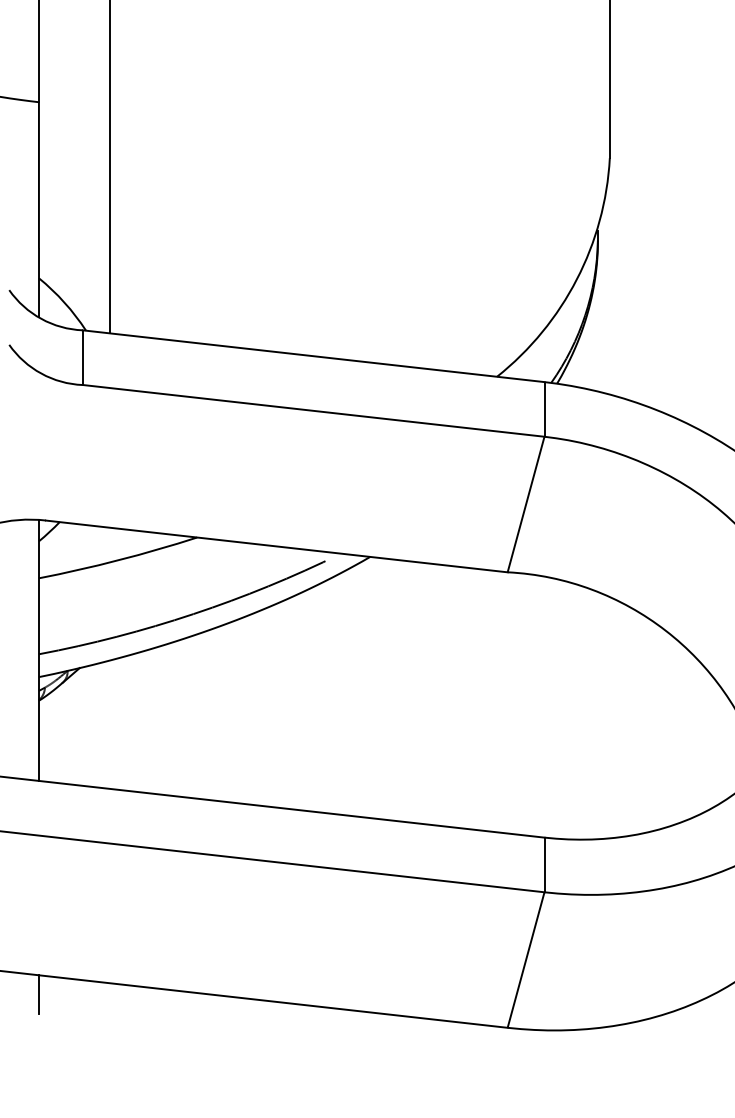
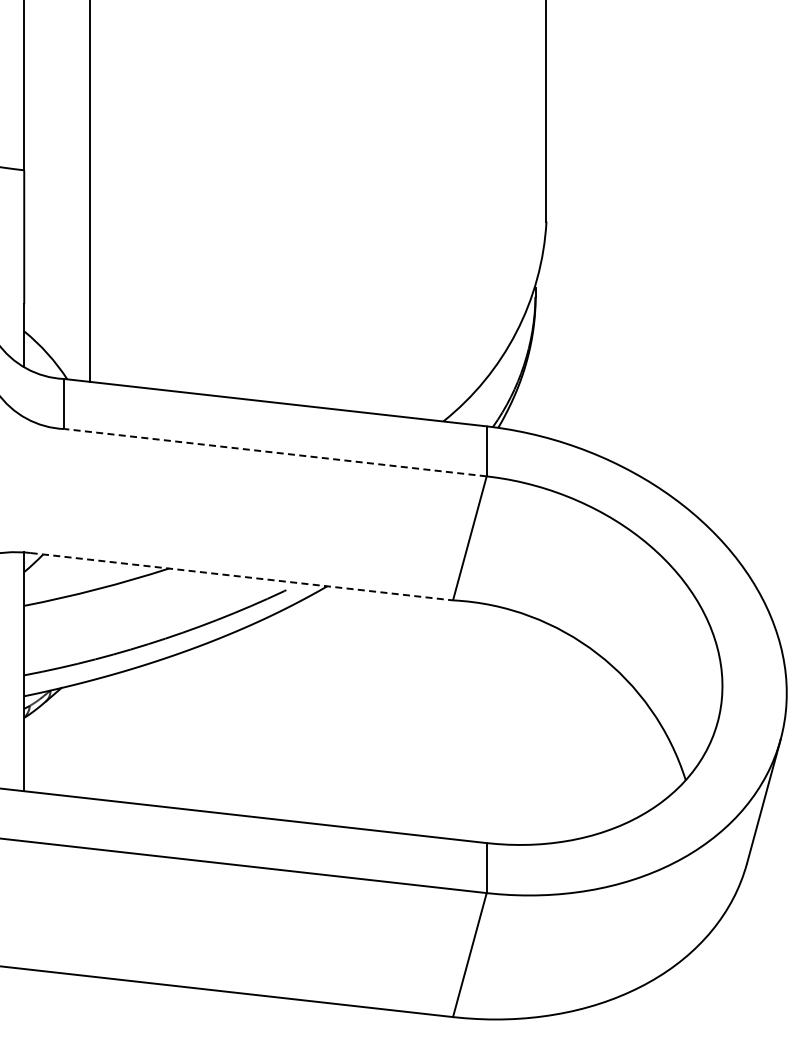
line: (313, 410) -> (275, 452), solid -> dashed
line: (277, 546) -> (242, 576), solid -> dashed
line: (39, 994) -> (24, 986), removed

